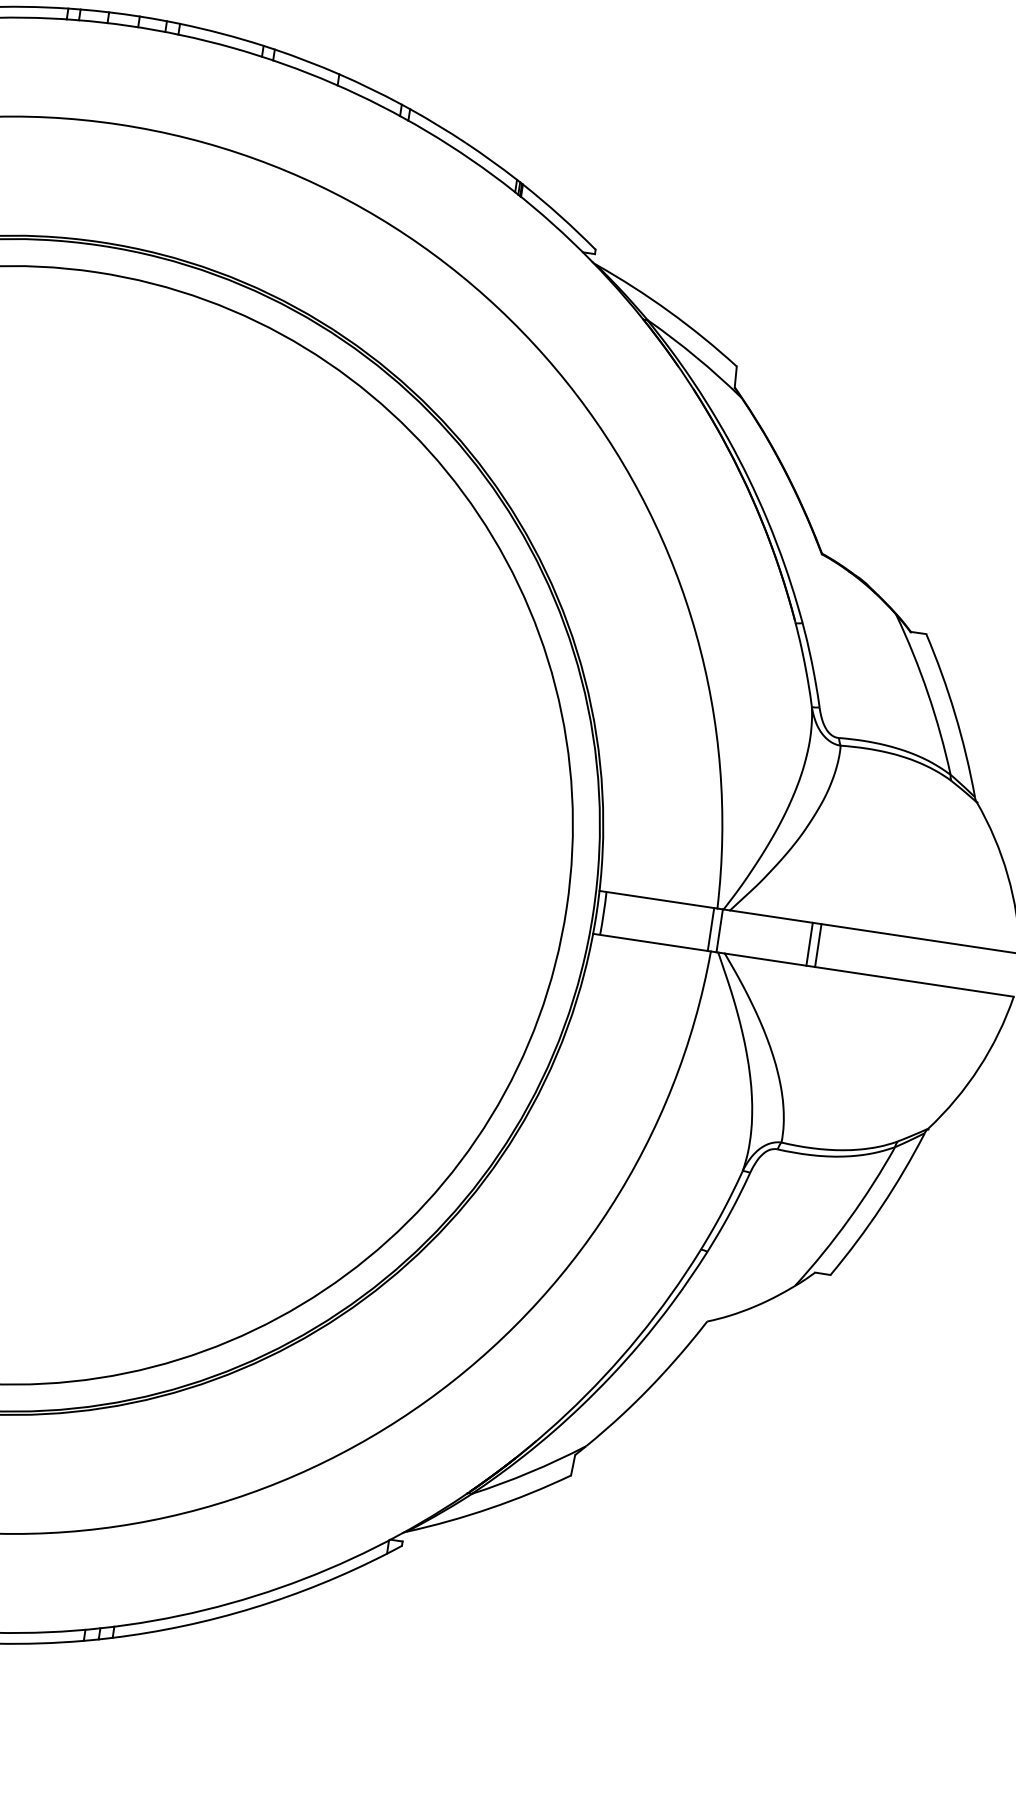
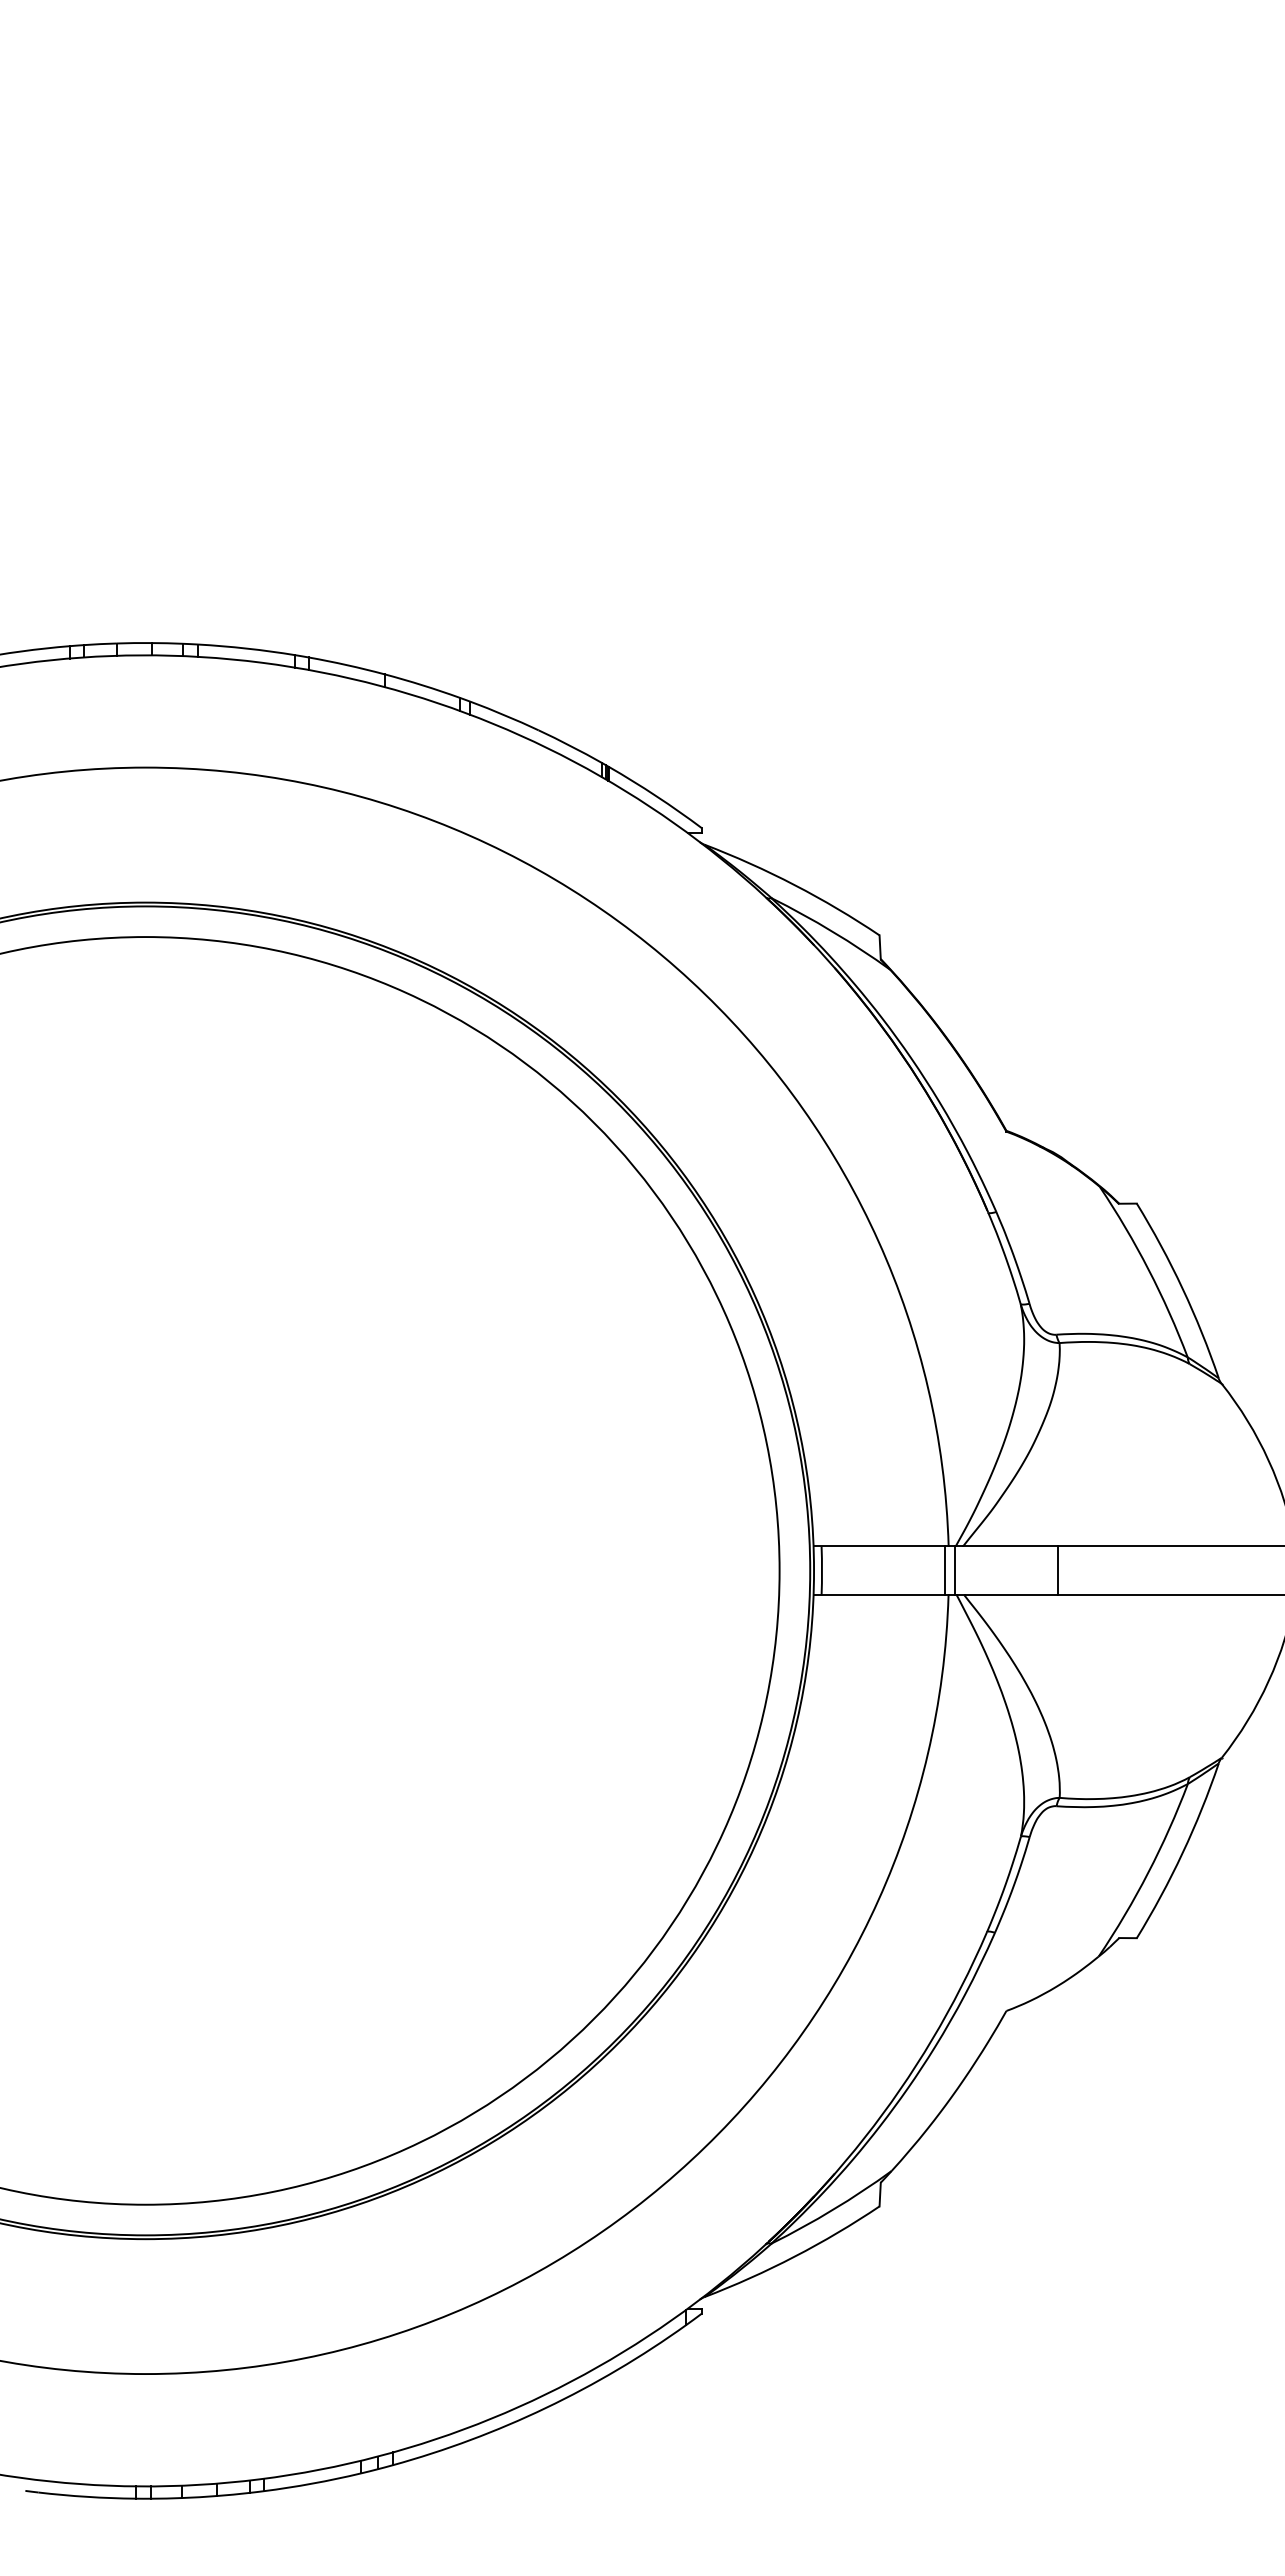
line: (817, 945) -> (1067, 1570), removed

